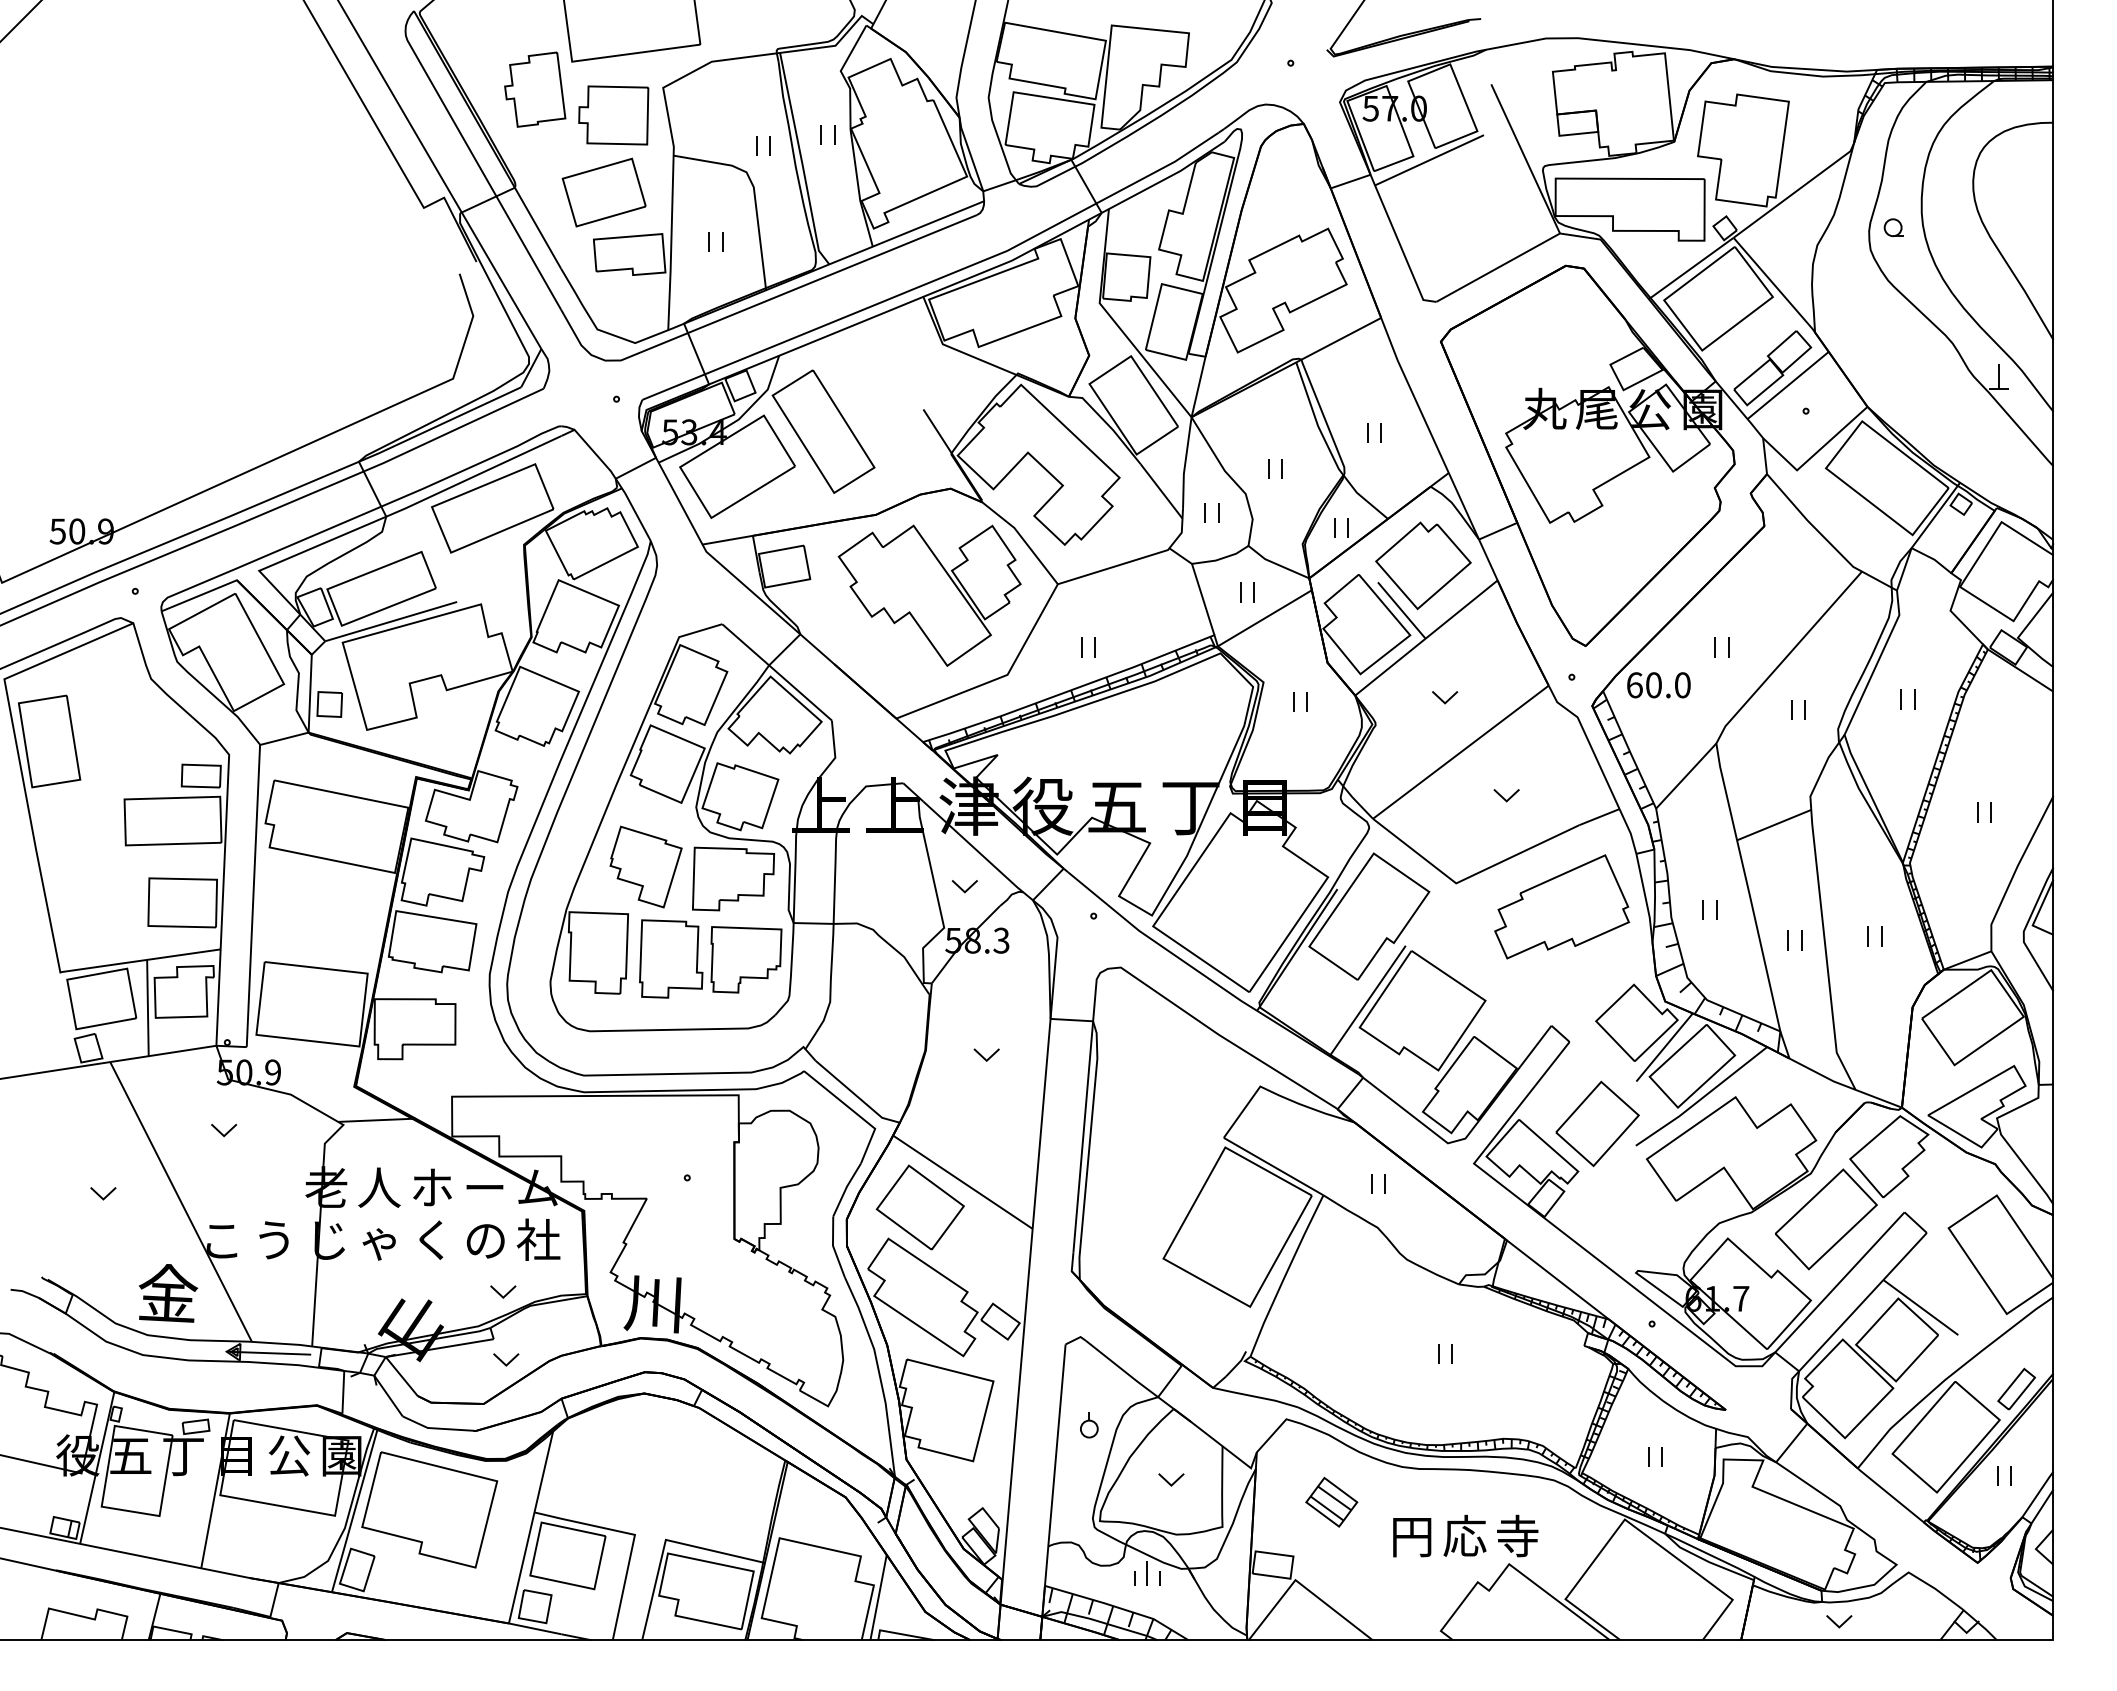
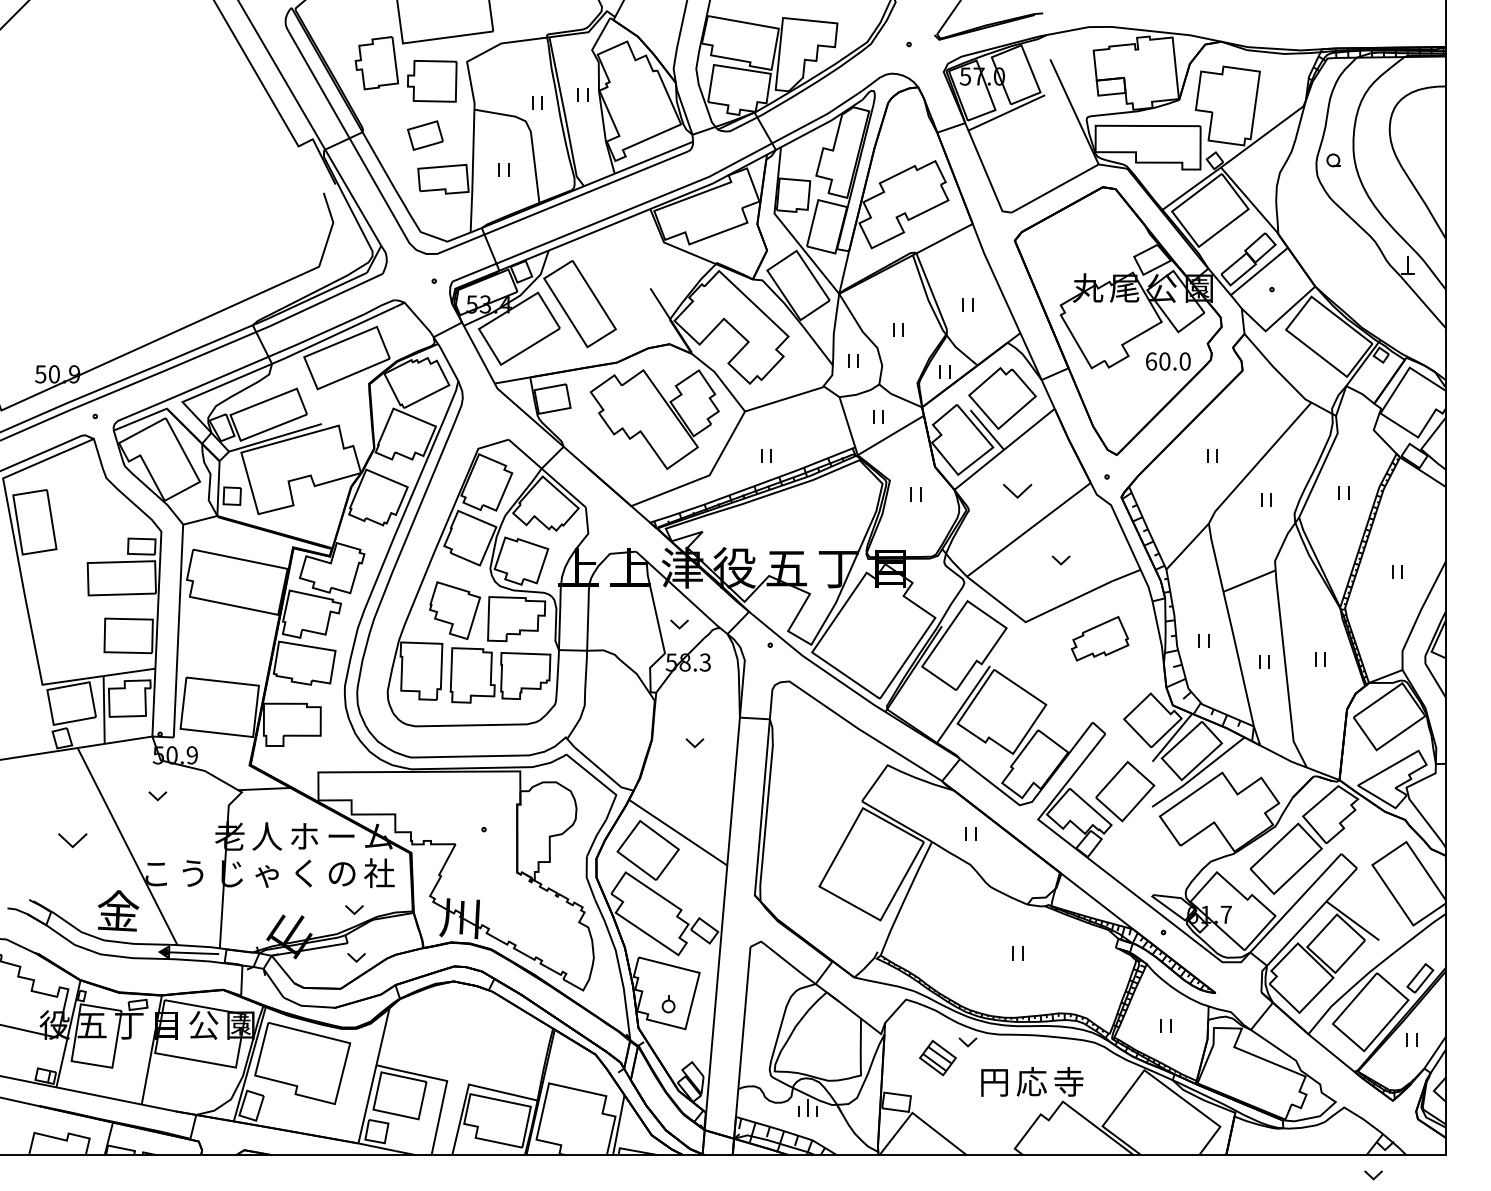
part: (603, 192) -> (425, 135), size x0.6
text: (1658, 685) -> (1168, 361), moved
part: (1445, 697) -> (1018, 491), size x1.6
part: (1561, 906) -> (1099, 638), size x0.6
part: (103, 1193) -> (72, 840), size x1.6
part: (1089, 1425) -> (668, 1003), moved
part: (1171, 1479) -> (968, 1042), moved
part: (1839, 1621) -> (1373, 1175), moved

